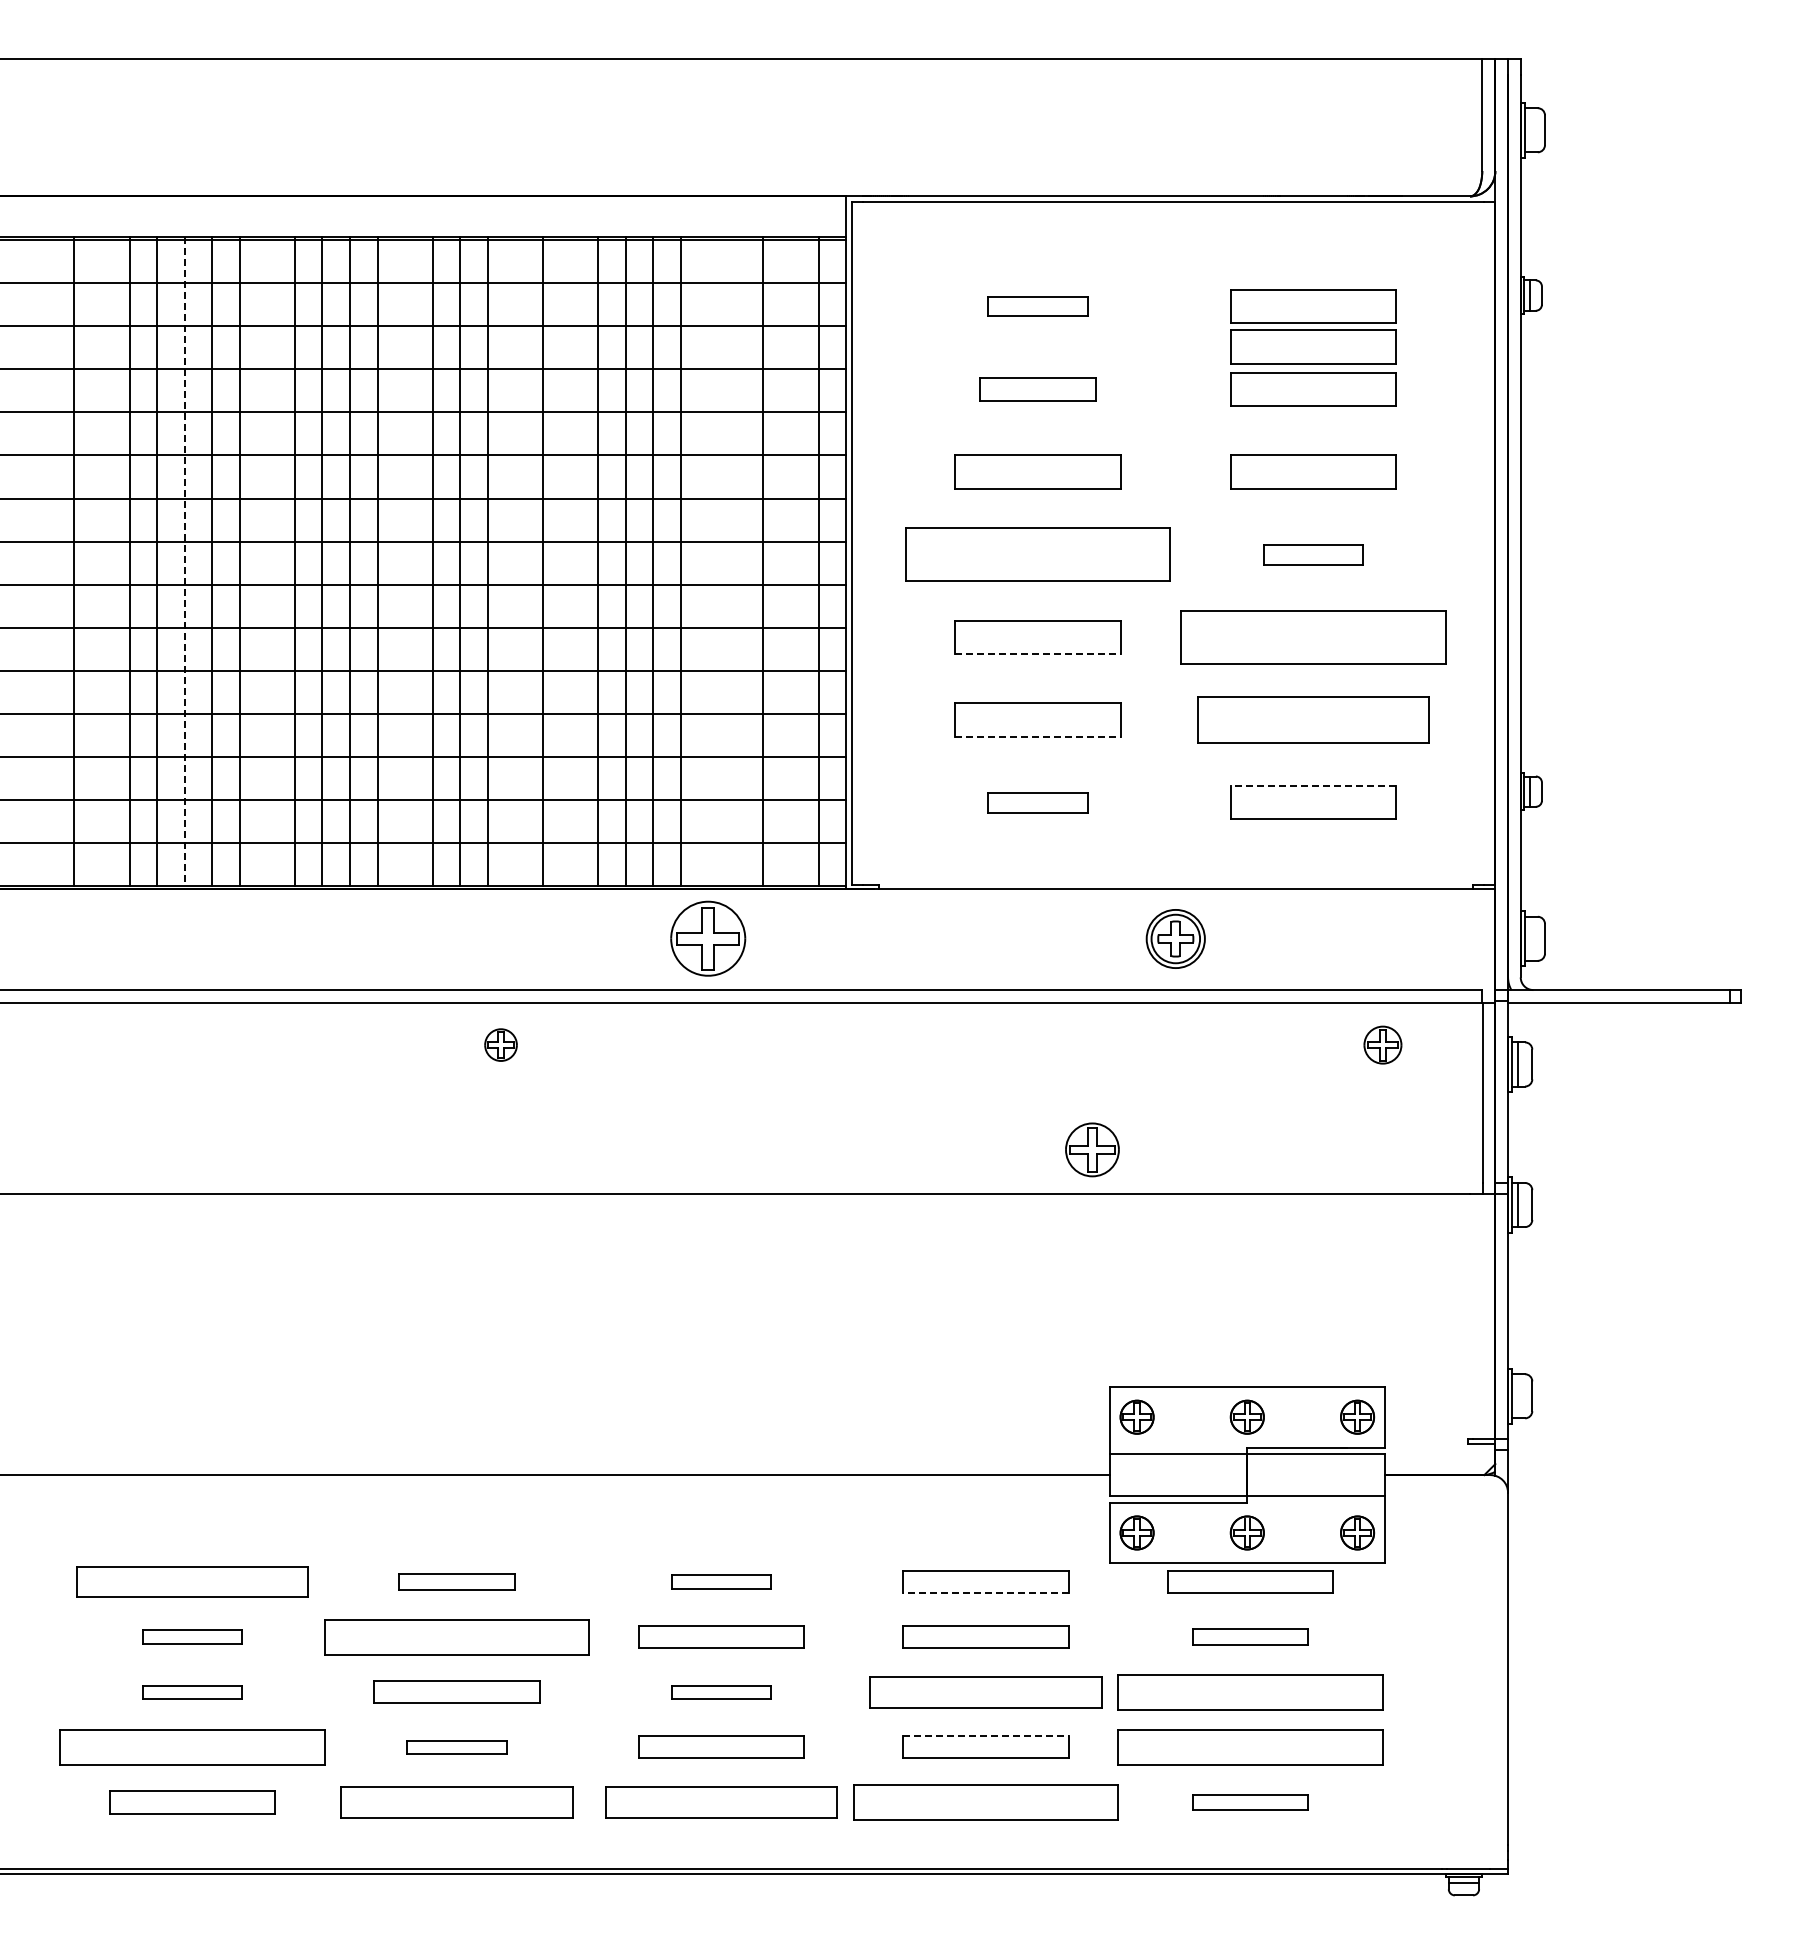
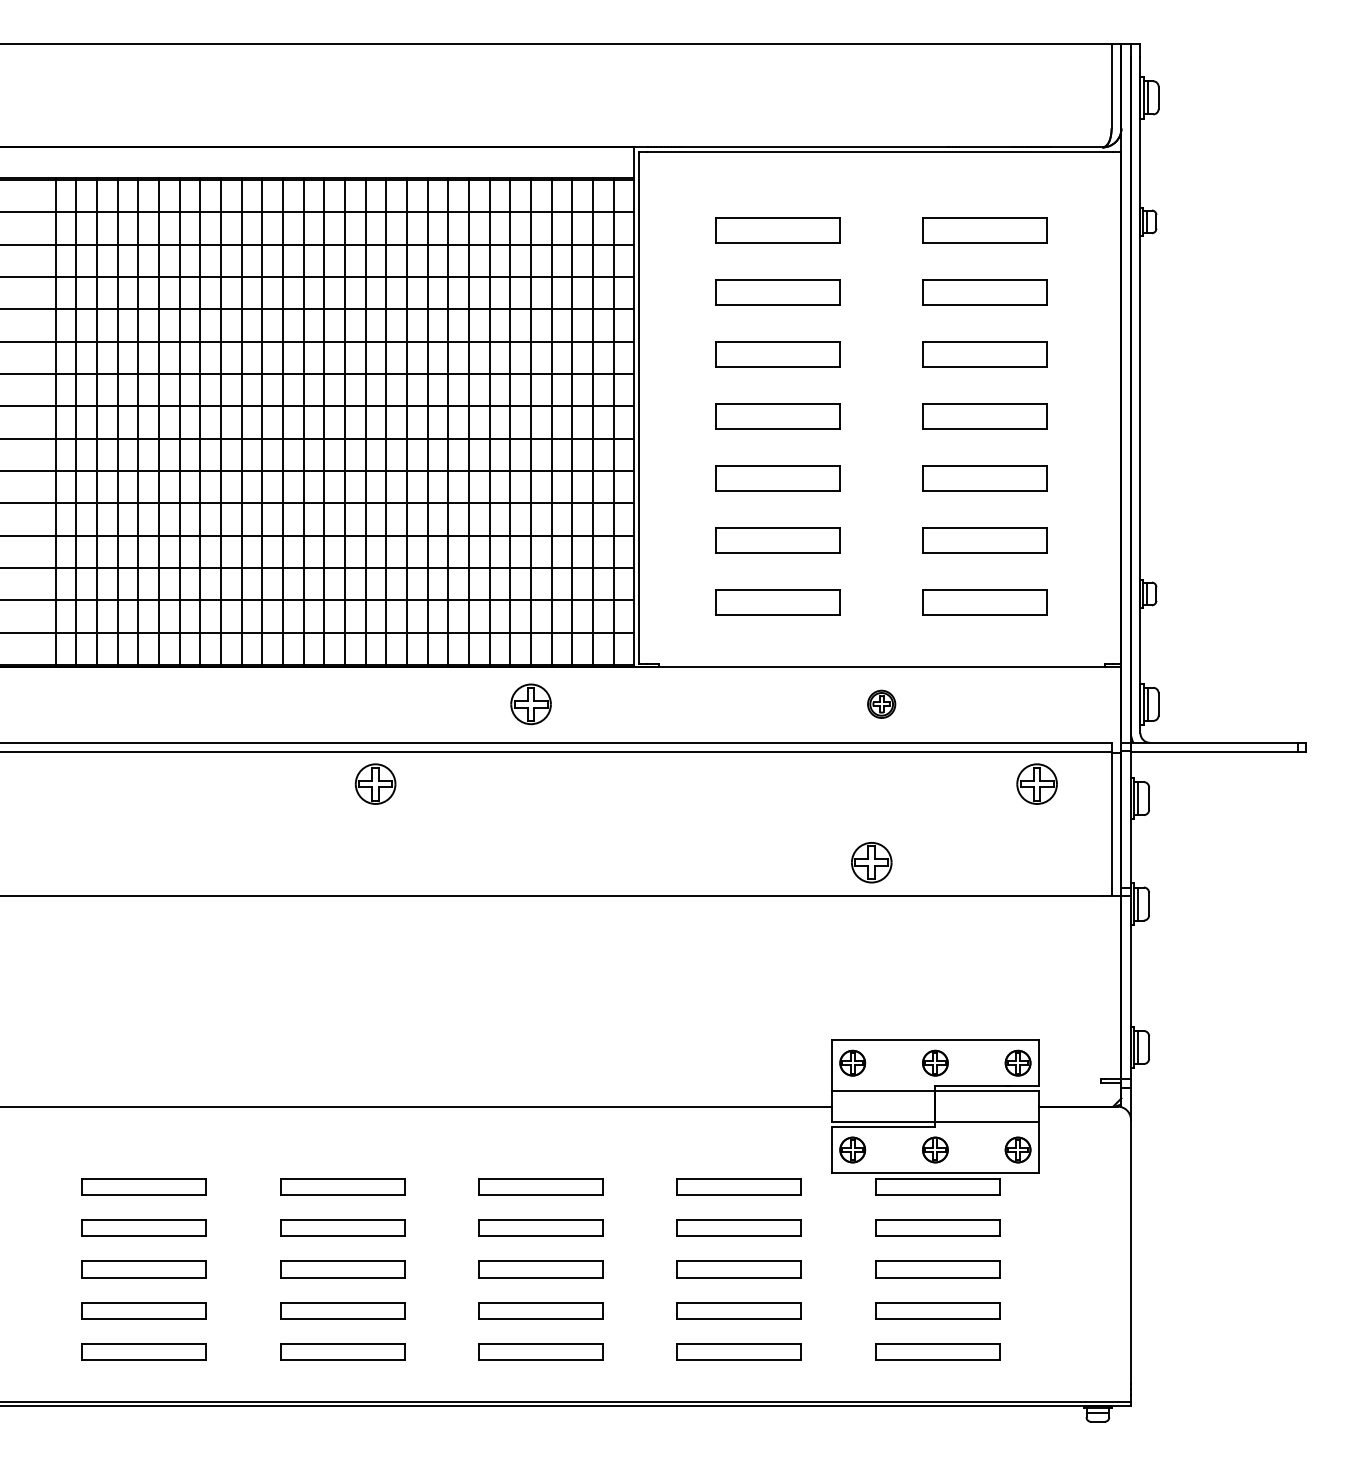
line: (1530, 130) -> (1147, 98), added
part: (1037, 306) -> (778, 230), size x1.67
part: (1313, 346) -> (985, 260), removed
part: (1037, 389) -> (778, 292), size x1.43
part: (1037, 554) -> (778, 416), size x0.62
part: (1313, 554) -> (985, 416), size x1.67
line: (102, 561) -> (76, 421), added
line: (184, 561) -> (138, 421), dashed -> solid
line: (267, 561) -> (200, 421), added
line: (405, 561) -> (303, 421), added
line: (515, 561) -> (386, 421), added
line: (570, 561) -> (427, 421), added
line: (708, 561) -> (531, 421), added
line: (735, 561) -> (551, 421), added
line: (790, 561) -> (592, 421), added
part: (1313, 637) -> (985, 478), size x0.62
line: (1037, 653) -> (778, 490), dashed -> solid
part: (1313, 719) -> (985, 539), size x0.71
line: (1037, 736) -> (778, 552), dashed -> solid
line: (1313, 786) -> (985, 590), dashed -> solid
part: (1037, 802) -> (778, 602), size x1.67
part: (708, 938) -> (531, 704), size x0.71
part: (1175, 938) -> (881, 704), size x0.62
line: (1530, 938) -> (1147, 704), added
part: (500, 1044) -> (375, 783), size x1.67
part: (1382, 1044) -> (1036, 783), size x1.43
part: (1092, 1149) -> (871, 862), moved
line: (1517, 1396) -> (1138, 1047), added
part: (192, 1581) -> (144, 1186), size x0.71
part: (456, 1581) -> (342, 1186), size x1.43
part: (721, 1581) -> (540, 1186), size x1.67
line: (986, 1593) -> (739, 1195), dashed -> solid
part: (192, 1636) -> (144, 1227), size x1.67
part: (456, 1636) -> (342, 1227), size x0.62
part: (1250, 1636) -> (937, 1227), size x1.43
part: (192, 1691) -> (144, 1268), size x1.67
part: (721, 1691) -> (540, 1268), size x1.67
part: (985, 1691) -> (739, 1268), size x0.71
part: (1250, 1691) -> (937, 1268), size x0.62
line: (986, 1736) -> (739, 1302), dashed -> solid
part: (192, 1746) -> (144, 1310), size x0.62
part: (456, 1746) -> (342, 1310), size x1.67
part: (1250, 1746) -> (937, 1310), size x0.62
part: (456, 1802) -> (342, 1352), size x0.71
part: (721, 1802) -> (540, 1352), size x0.71
part: (985, 1802) -> (739, 1352), size x0.62
part: (1250, 1802) -> (937, 1352), size x1.43

